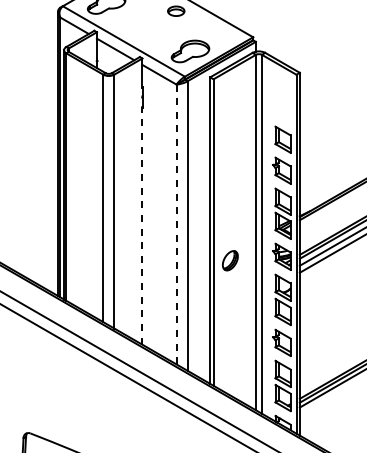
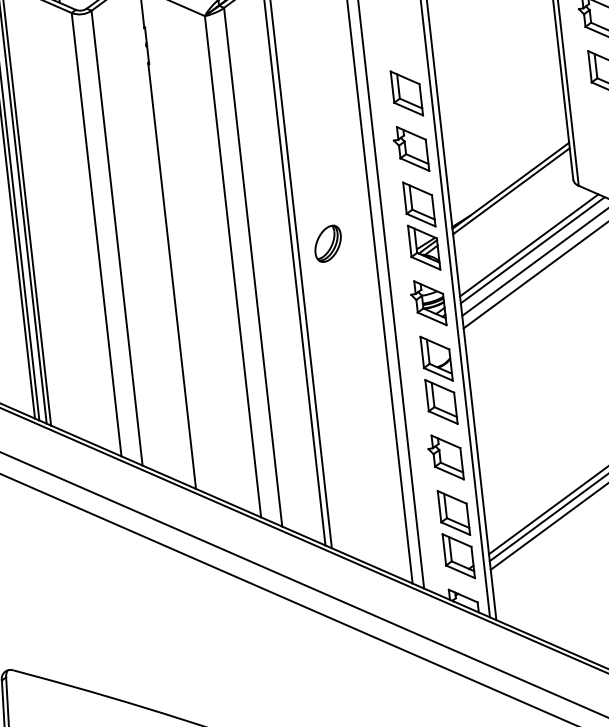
line: (176, 224) -> (232, 266), dashed -> solid
line: (142, 225) -> (172, 275), dashed -> solid
part: (230, 260) -> (328, 243), moved

